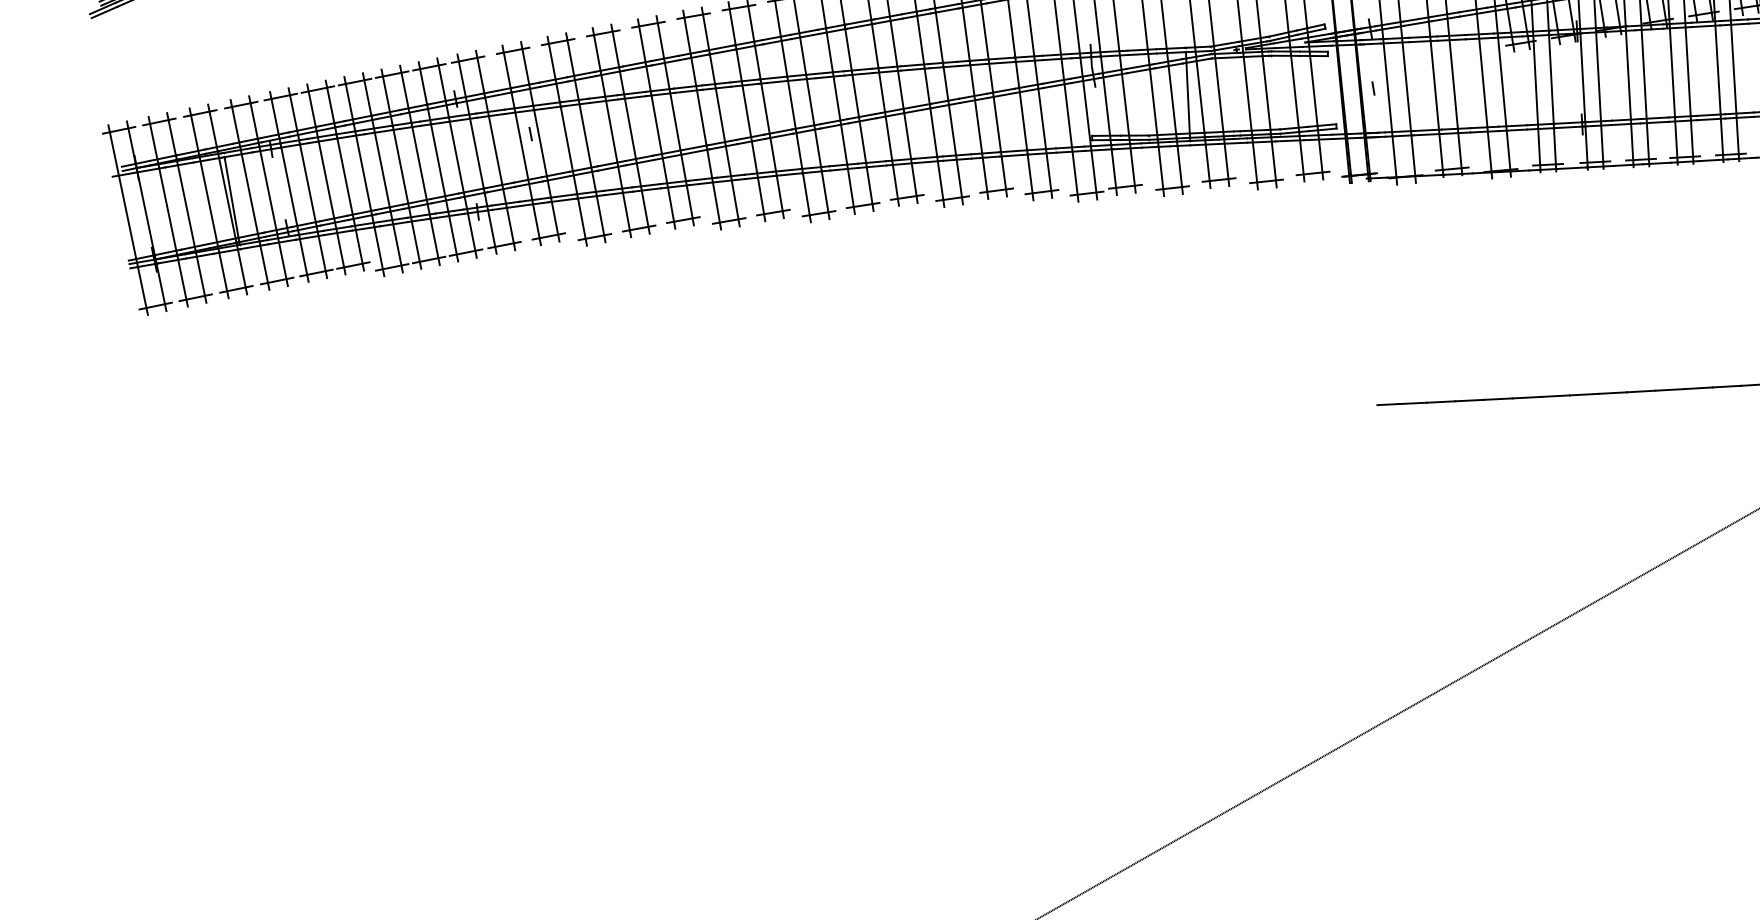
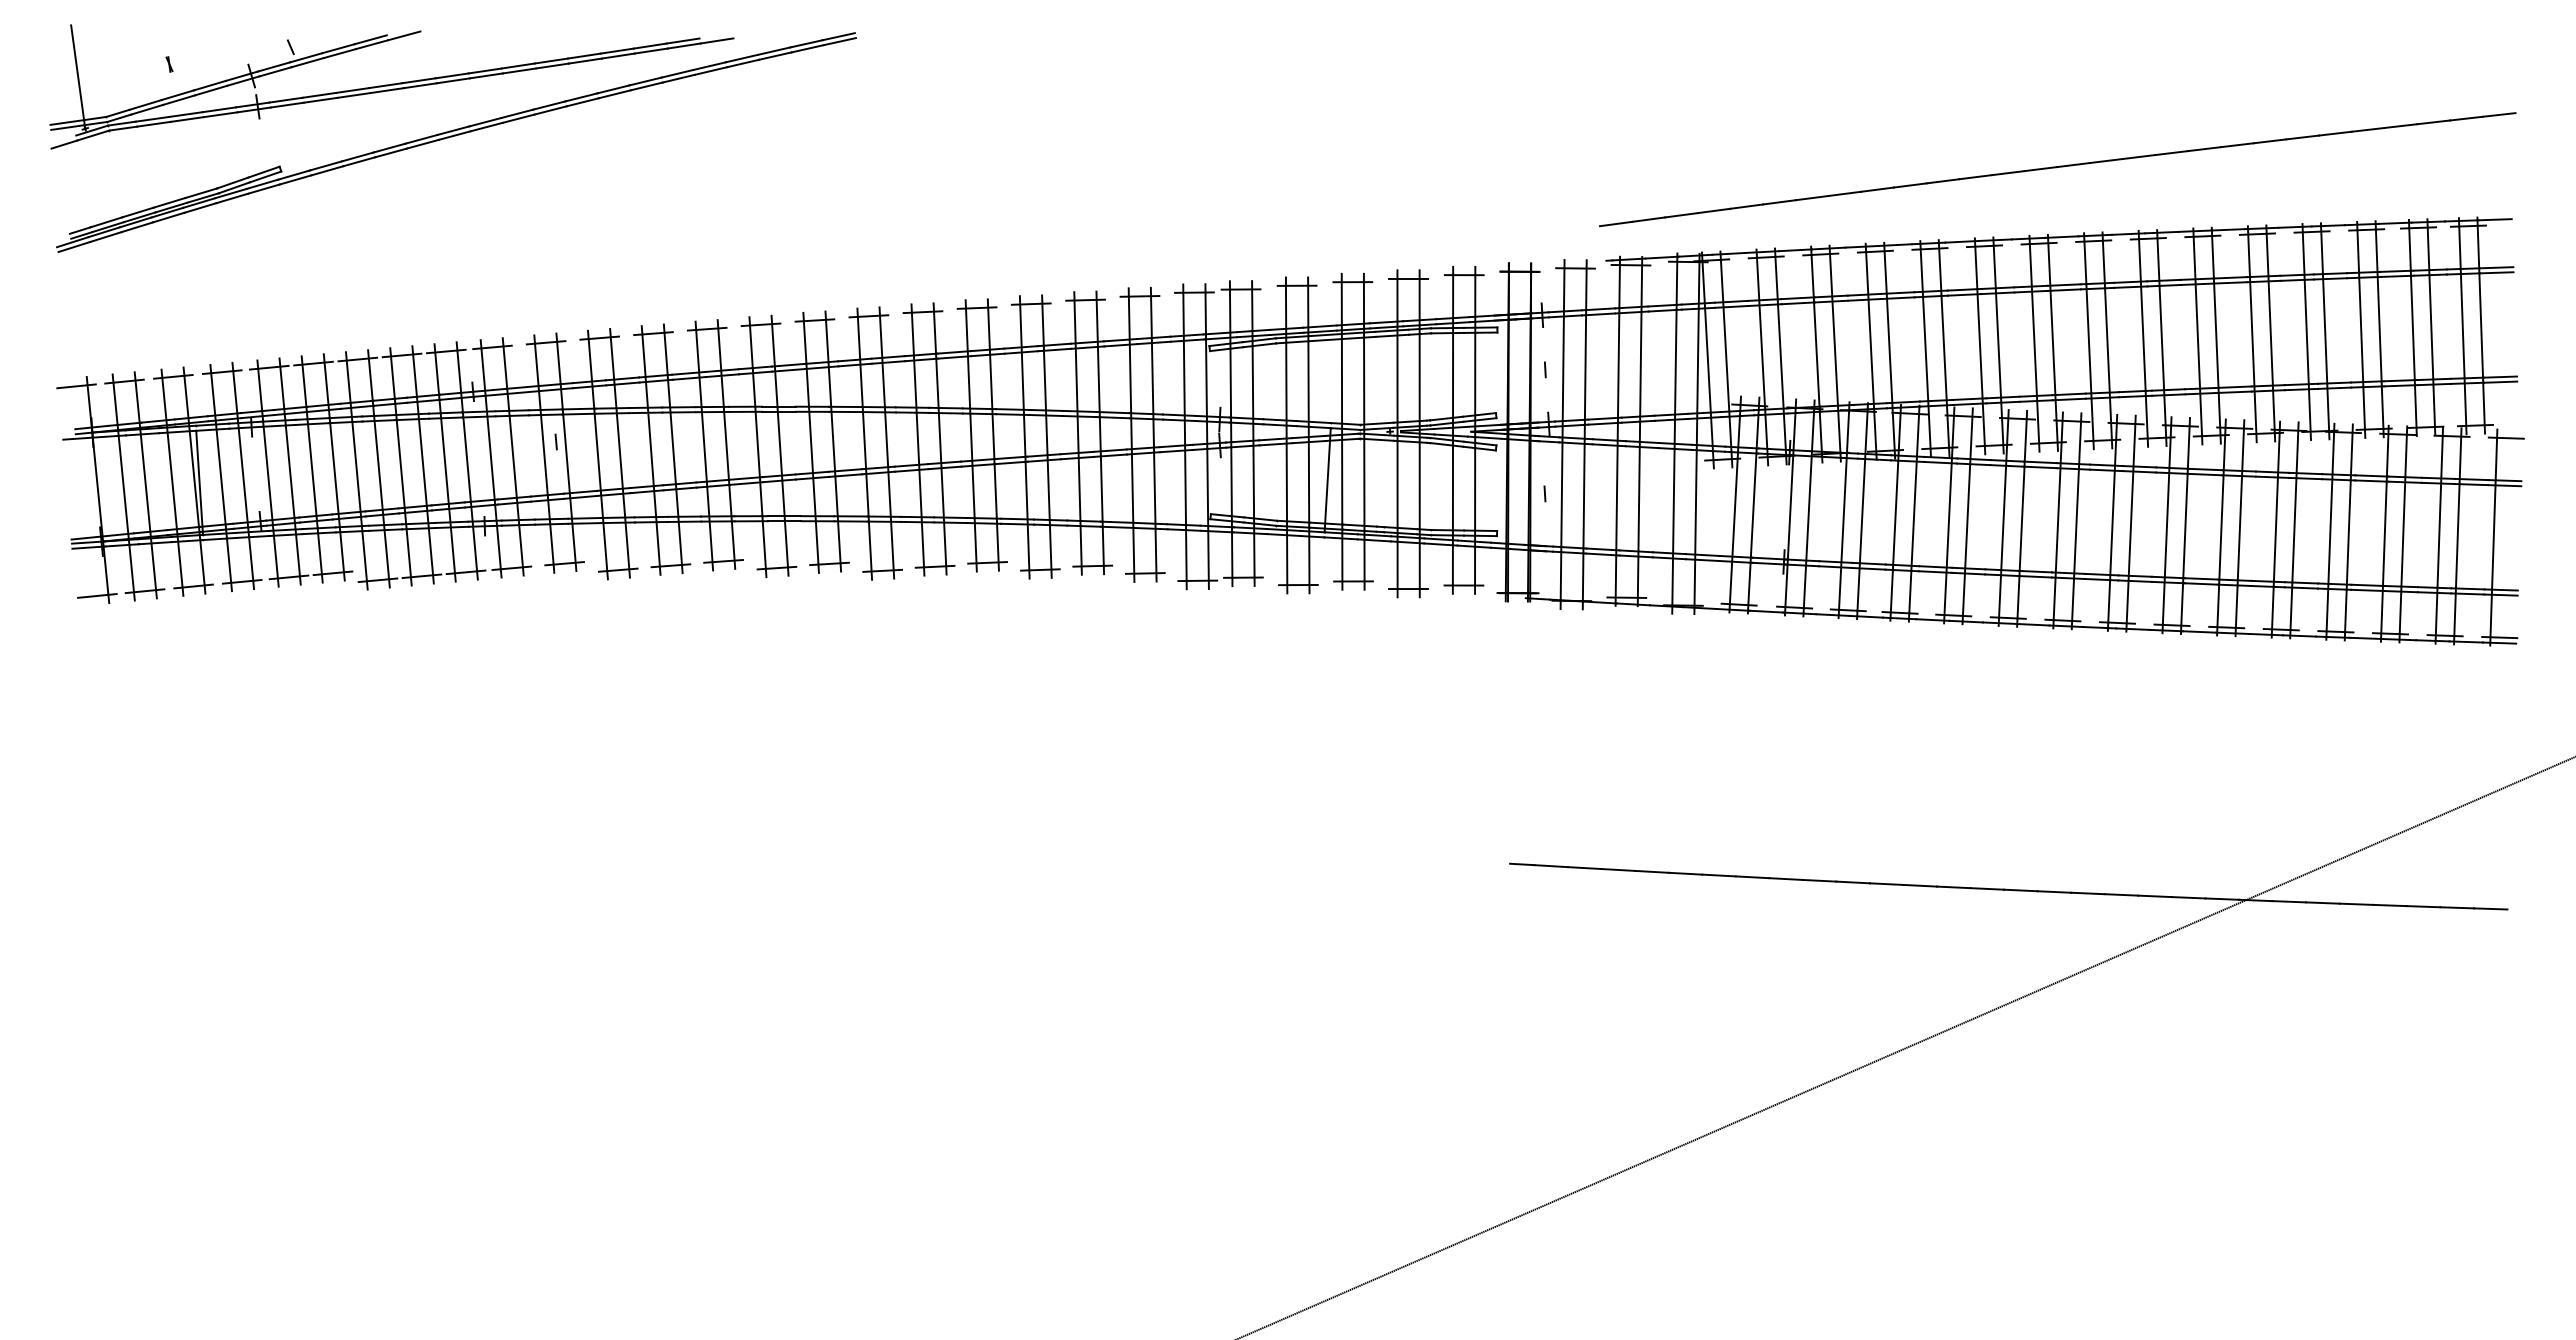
line: (127, 220) -> (75, 492), removed

